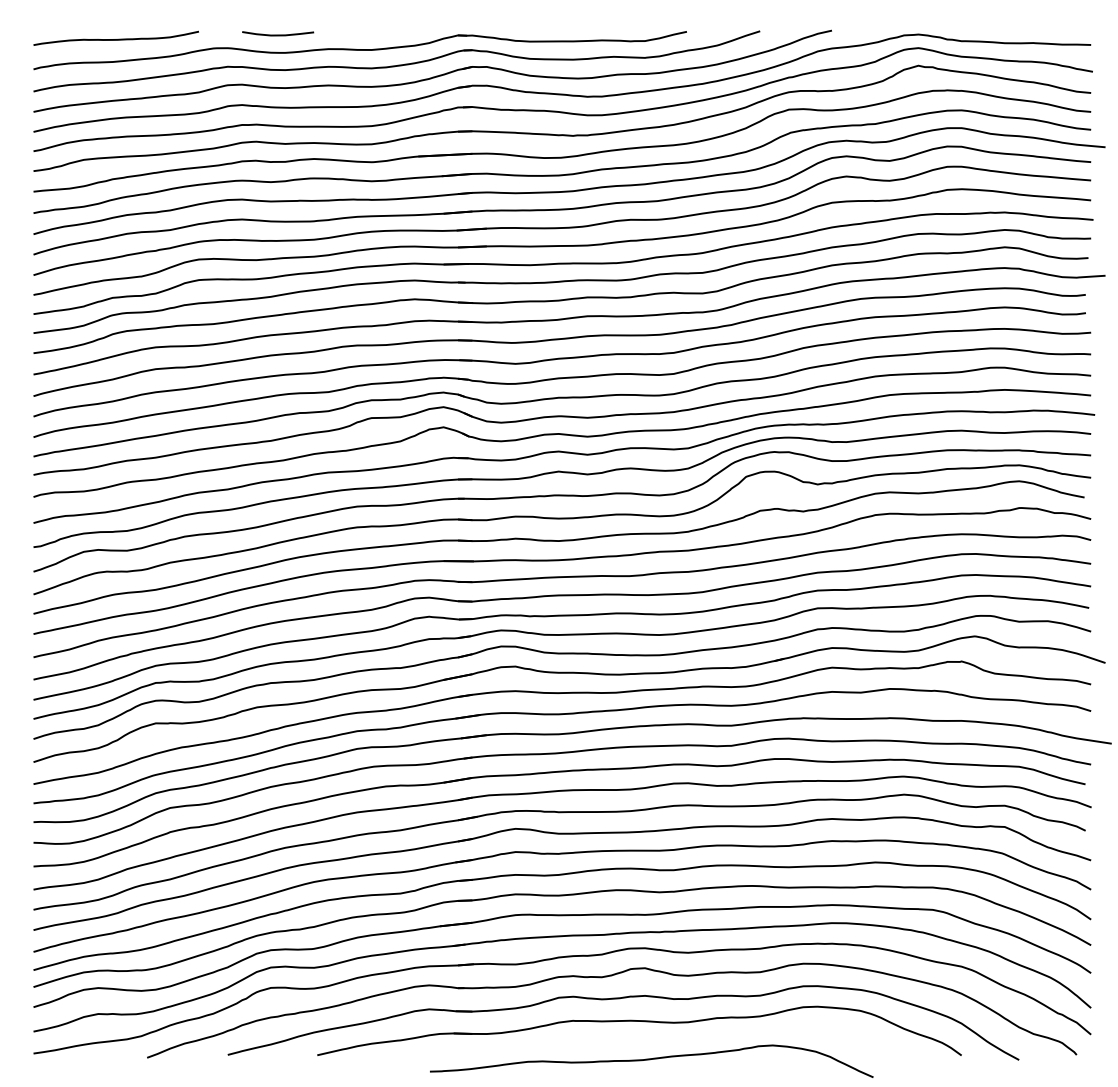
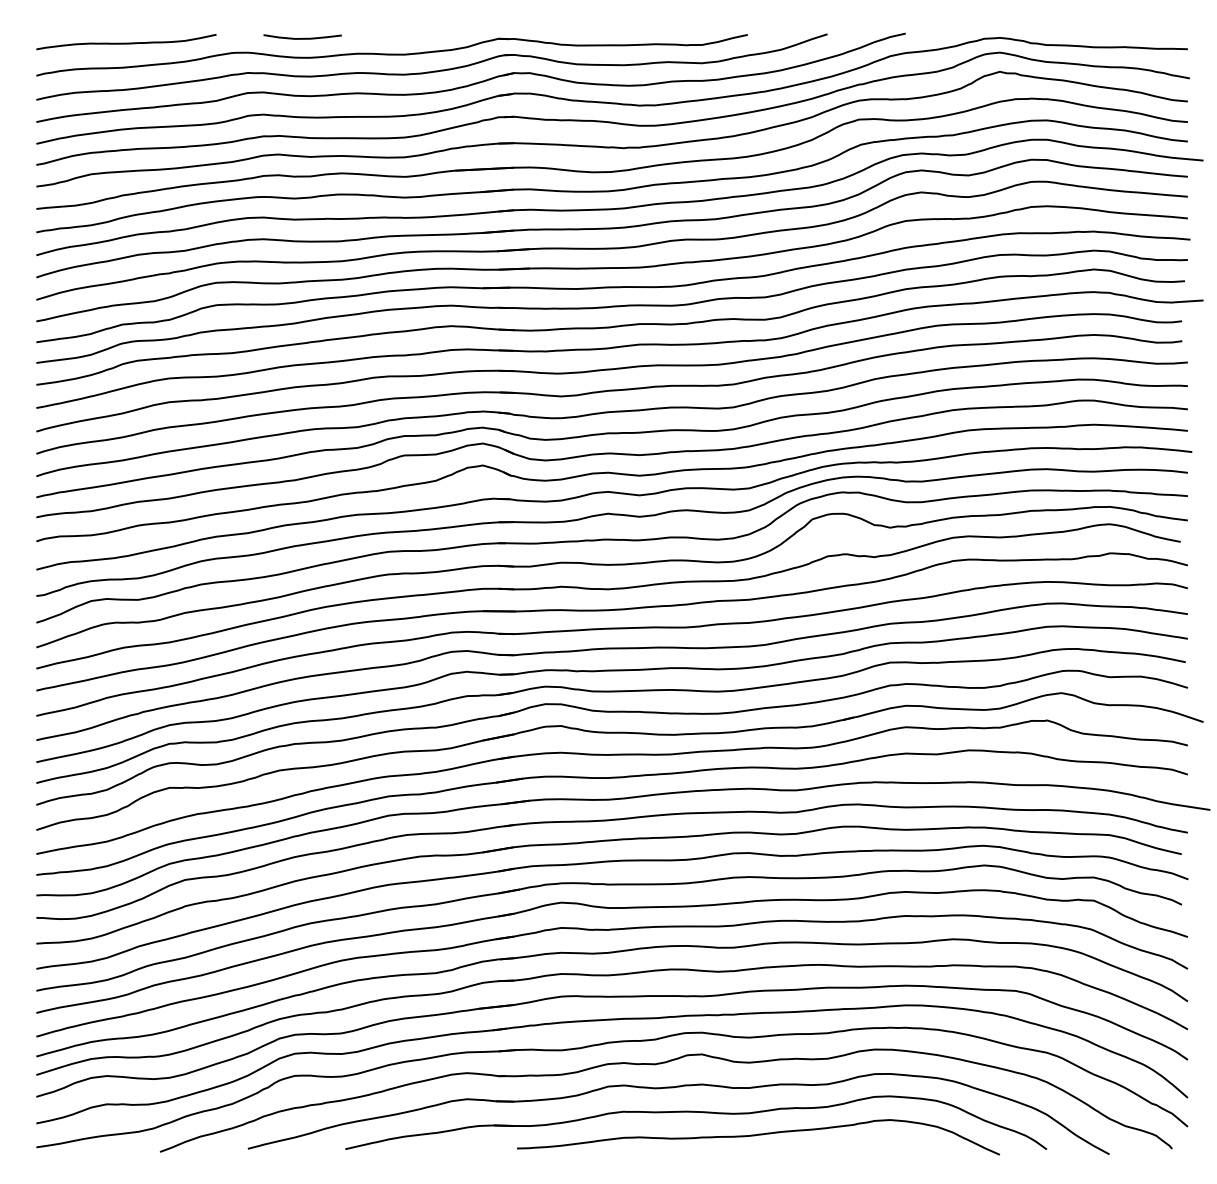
curve: (651, 1059) -> (758, 1135), moved

